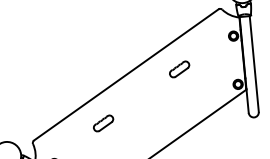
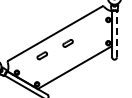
line: (253, 62) -> (116, 33), solid -> dashed
part: (178, 69) -> (67, 43), moved

